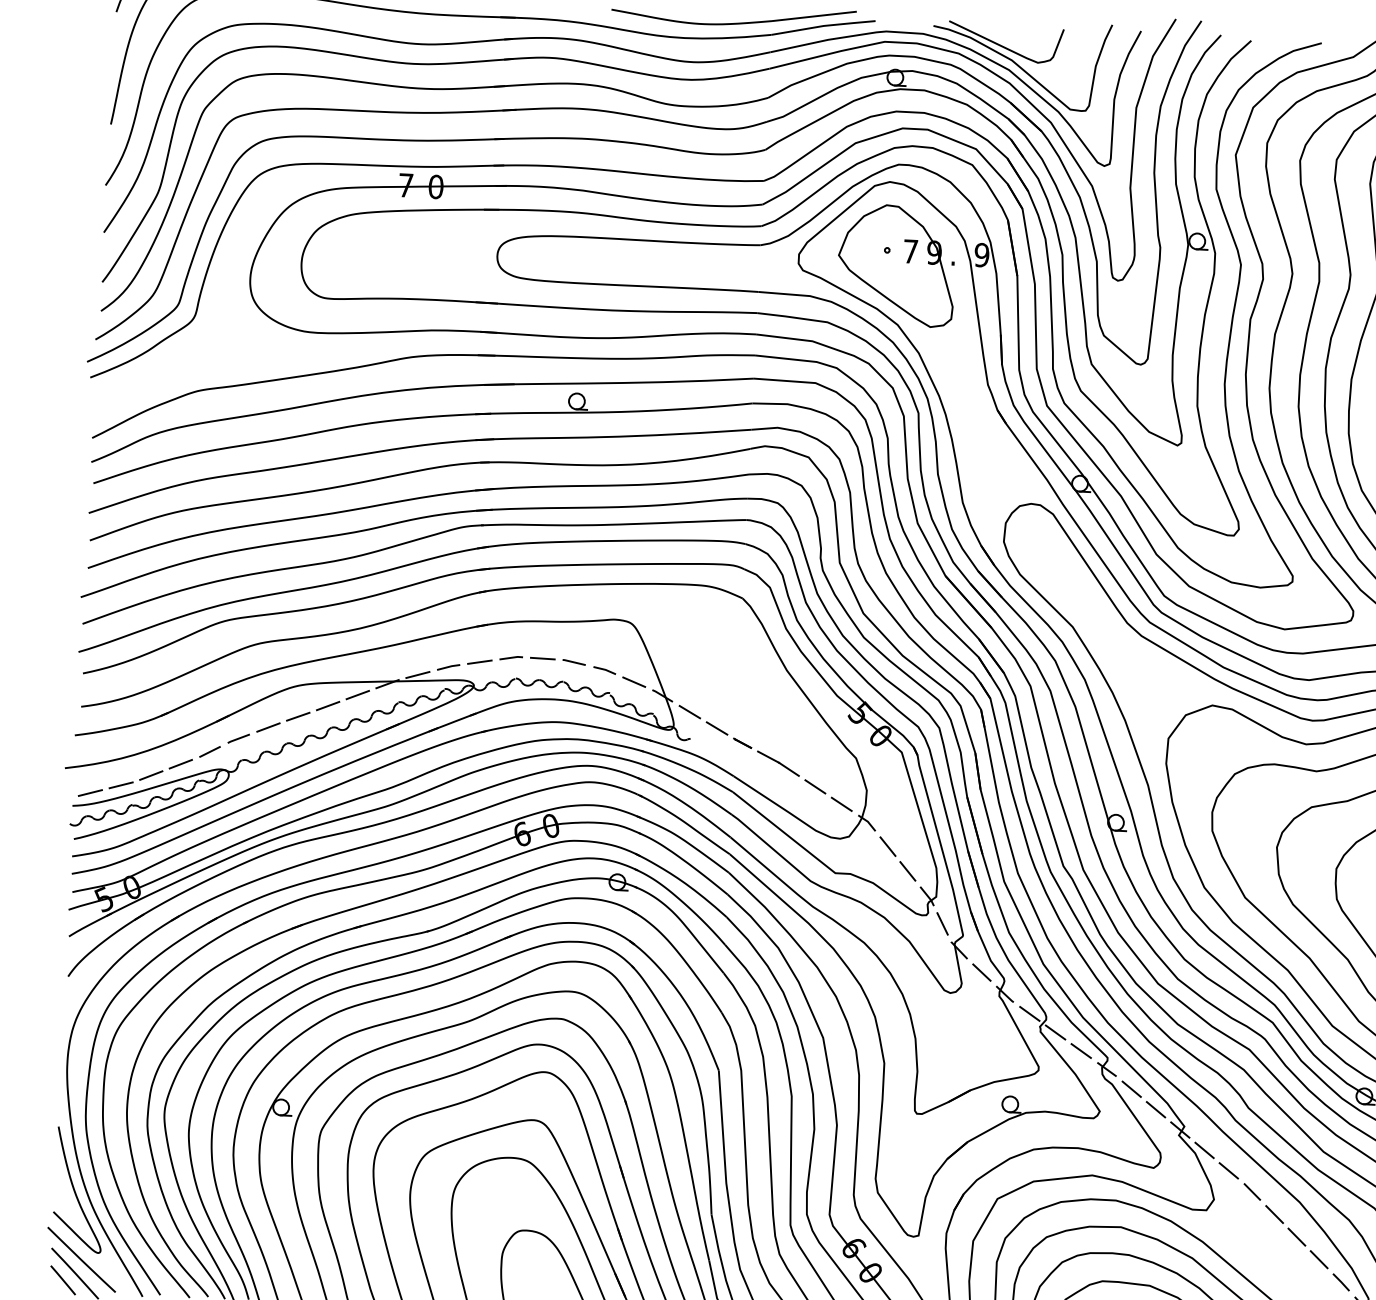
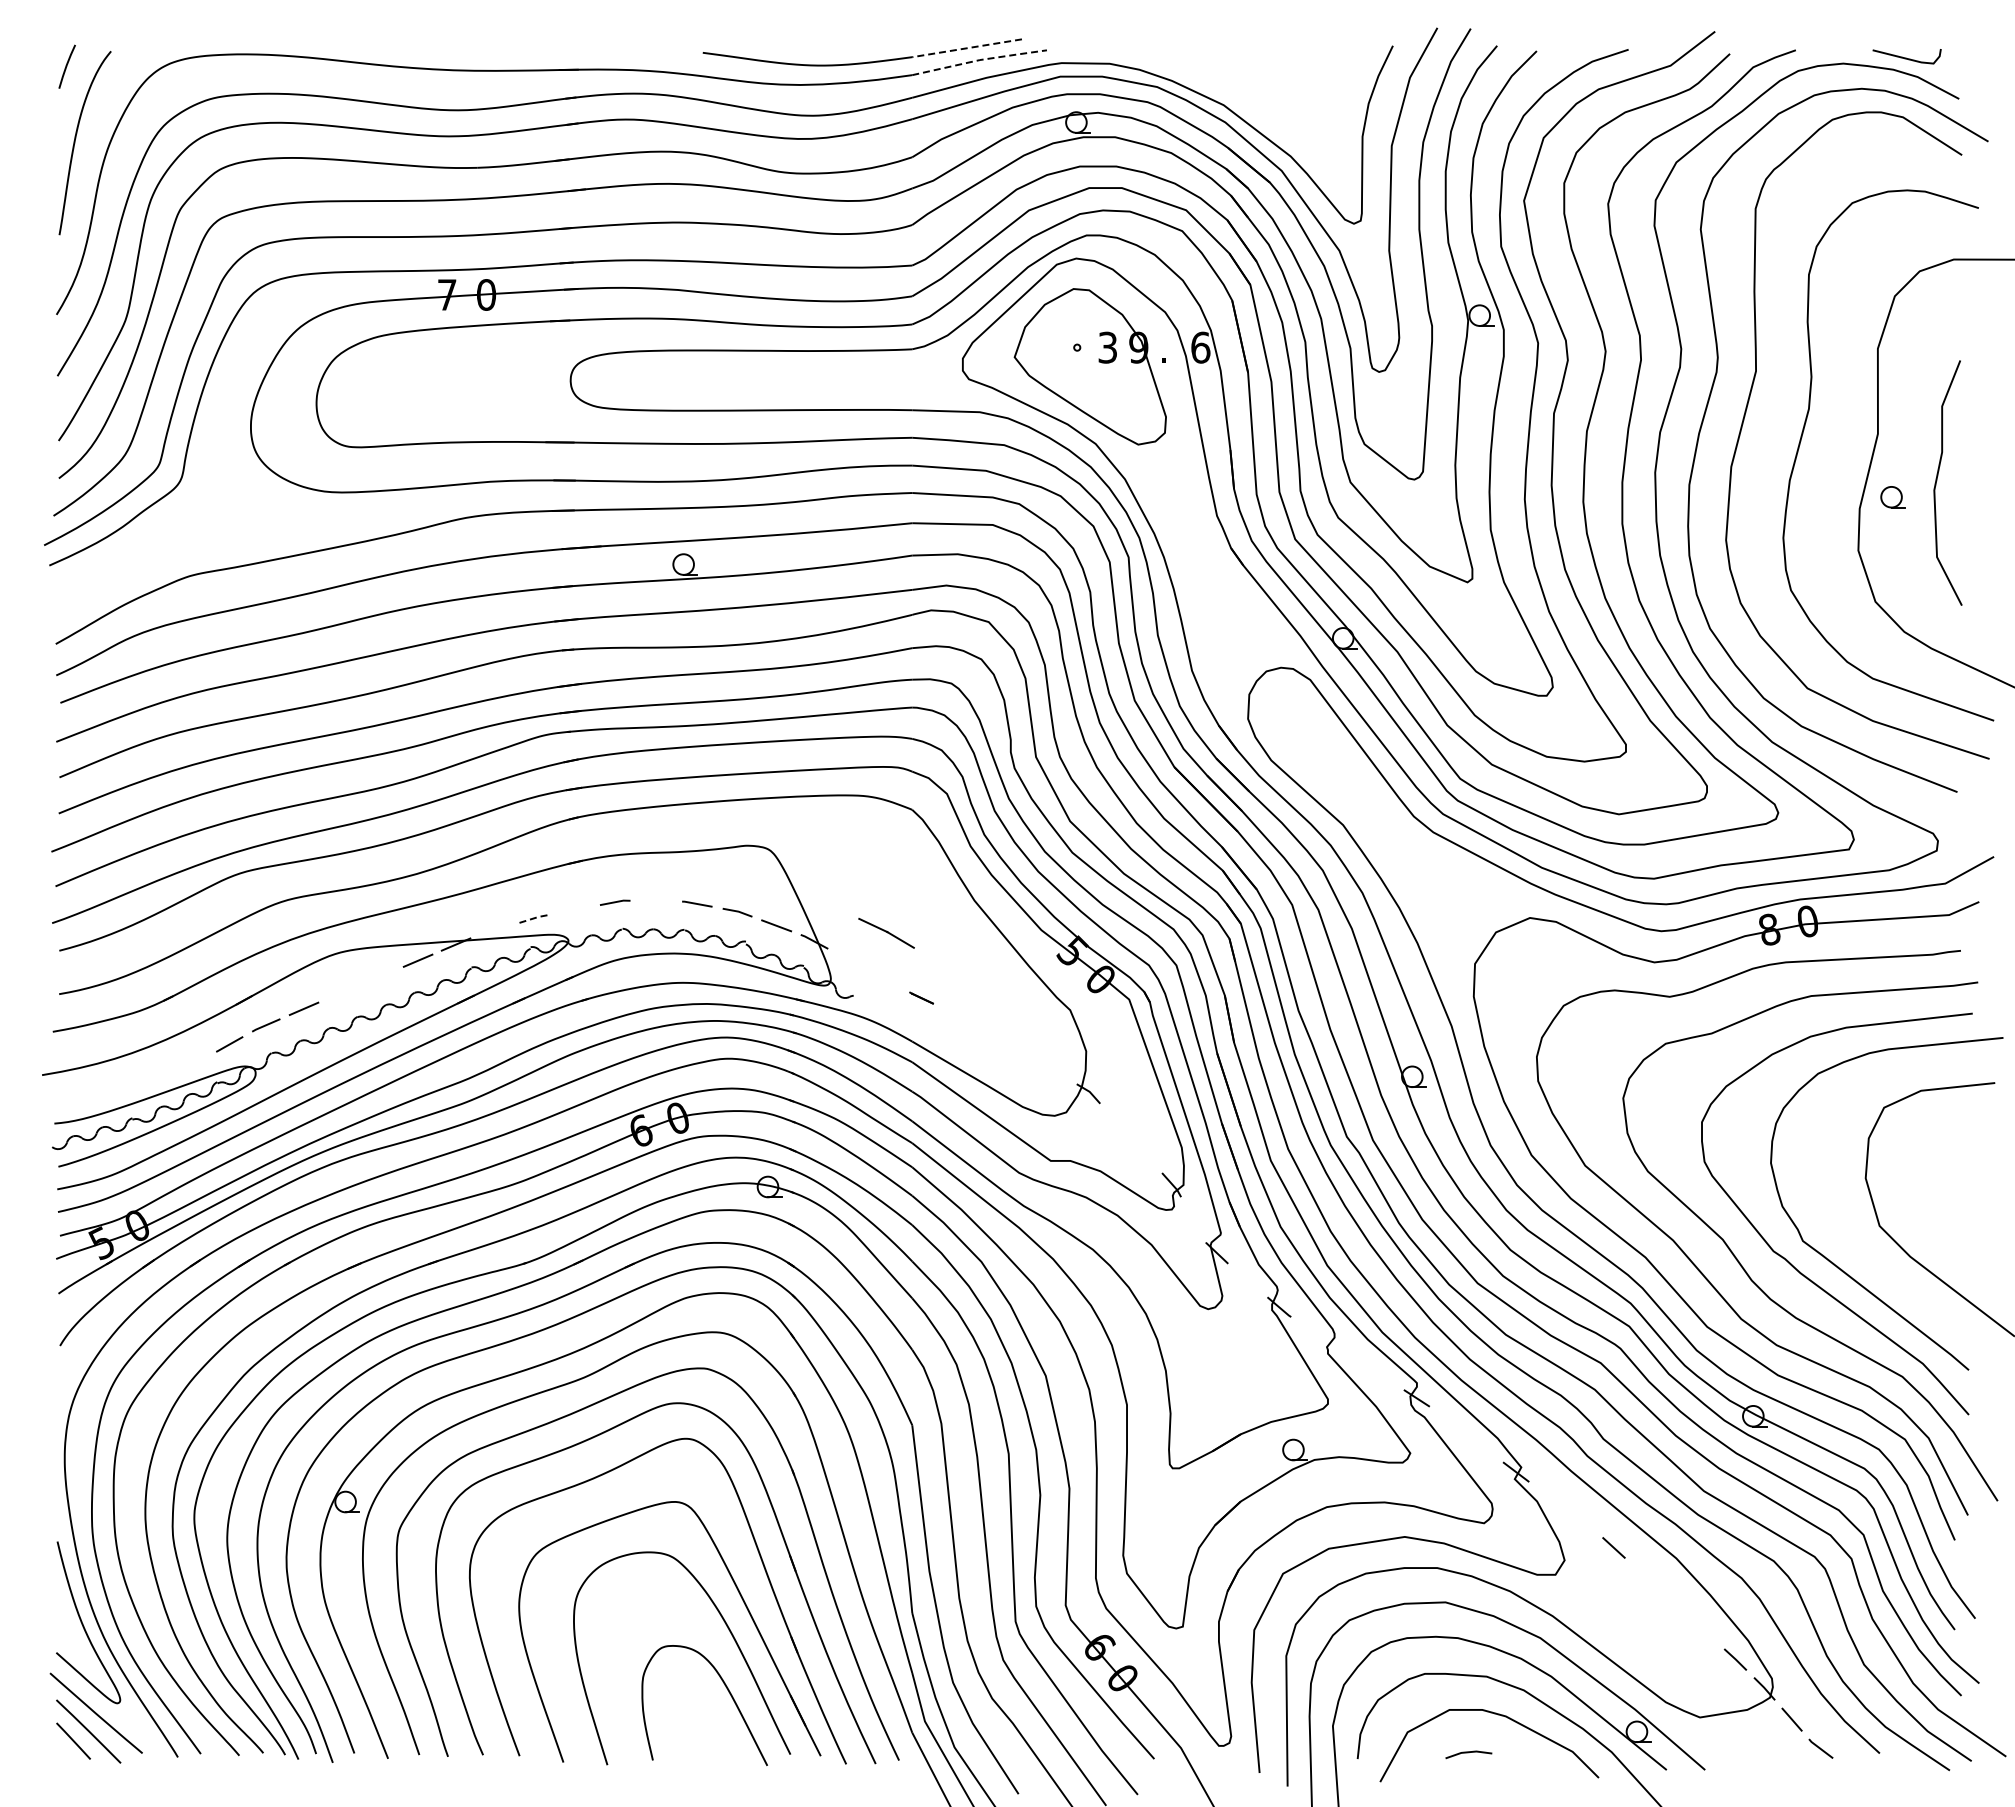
line: (814, 16) -> (967, 48), solid -> dashed
line: (823, 26) -> (979, 60), solid -> dashed
part: (1020, 63) -> (1238, 96), removed
text: (910, 251) -> (1107, 347), 7 -> 3
text: (981, 255) -> (1200, 347), 9 -> 6
line: (542, 658) -> (655, 900), removed
line: (479, 661) -> (574, 909), removed
line: (449, 666) -> (535, 917), solid -> dashed
line: (417, 674) -> (494, 930), removed
line: (328, 705) -> (380, 976), removed
line: (689, 711) -> (850, 960), removed
line: (297, 716) -> (341, 992), removed
line: (717, 728) -> (887, 980), removed
part: (778, 763) -> (886, 933), moved
line: (180, 764) -> (192, 1062), removed
line: (151, 775) -> (154, 1078), removed
line: (121, 785) -> (116, 1093), removed
line: (814, 786) -> (1018, 1049), removed
line: (90, 792) -> (76, 1105), removed
line: (841, 803) -> (1054, 1070), removed
line: (888, 846) -> (1117, 1122), removed
line: (907, 871) -> (1144, 1153), removed
line: (942, 923) -> (1193, 1219), removed
line: (981, 972) -> (1247, 1280), removed
line: (1029, 1013) -> (1312, 1330), removed
line: (1055, 1032) -> (1347, 1353), removed
line: (1081, 1050) -> (1382, 1375), removed
line: (1131, 1089) -> (1450, 1422), removed
line: (1155, 1109) -> (1482, 1446), removed
line: (1204, 1149) -> (1548, 1496), removed
line: (1228, 1170) -> (1581, 1521), removed
line: (1274, 1214) -> (1644, 1575), removed
line: (1296, 1236) -> (1674, 1603), removed
line: (1318, 1259) -> (1704, 1631), removed

